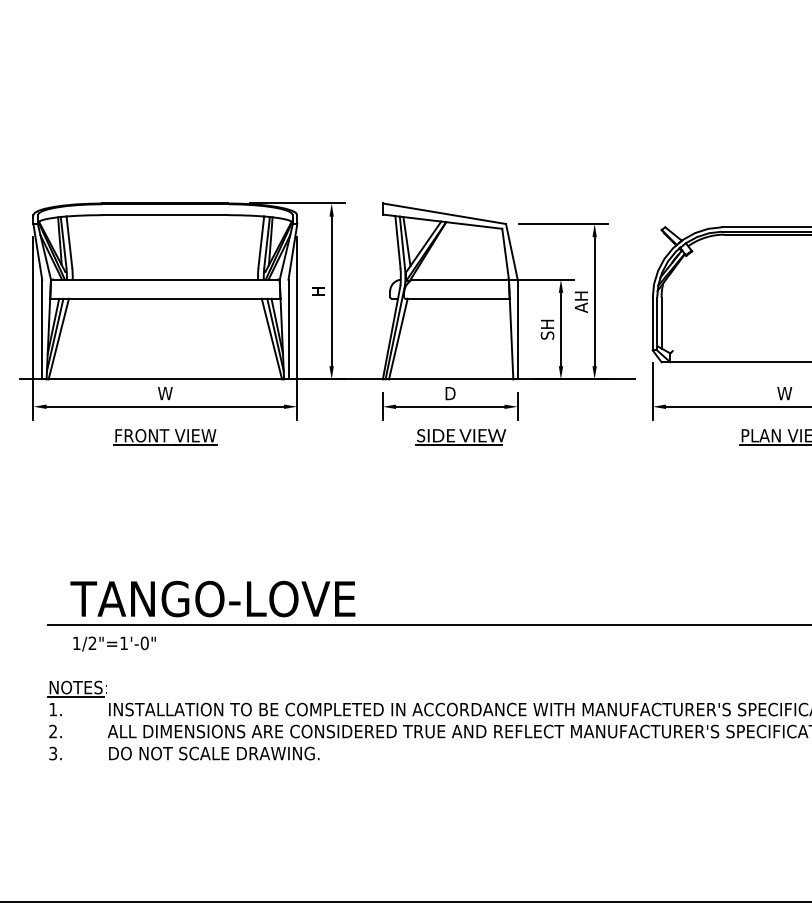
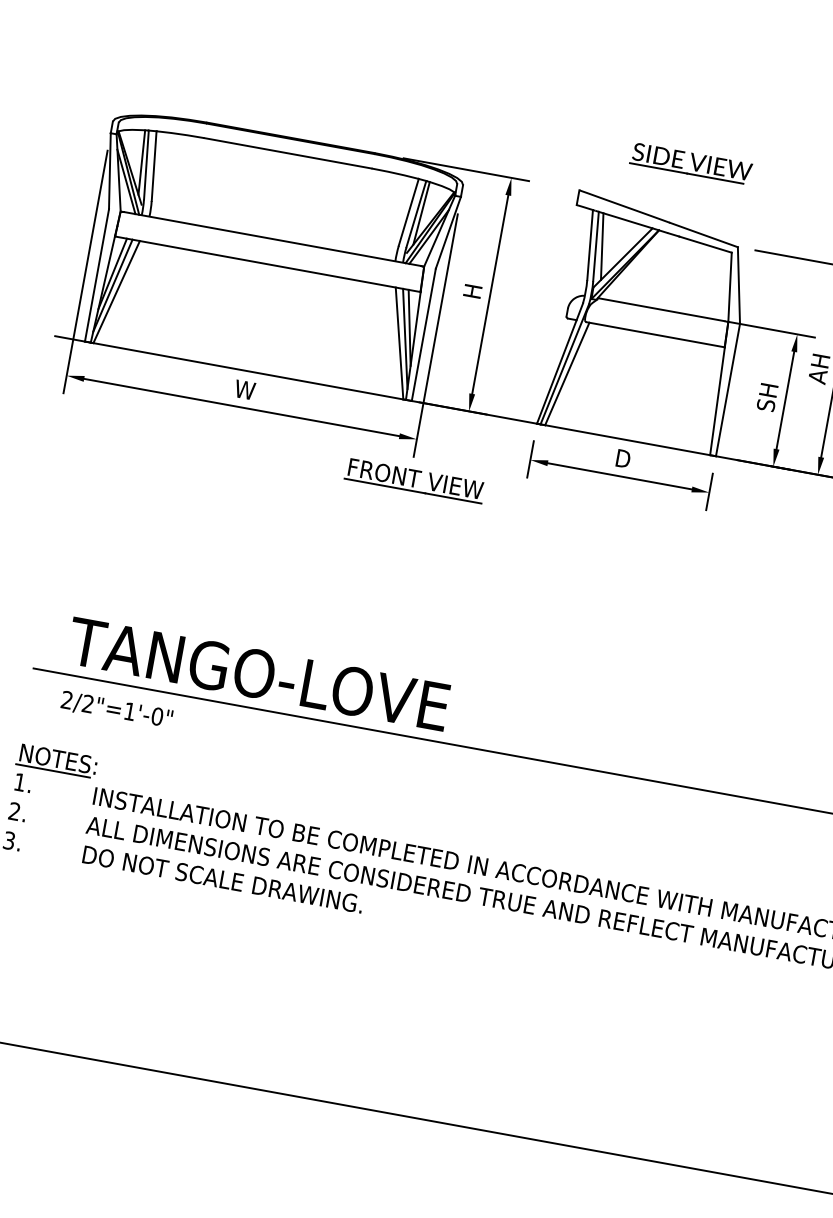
part: (165, 437) -> (415, 481), moved
part: (460, 437) -> (690, 163), moved
text: (76, 642) -> (67, 698), 1/2"=1'-0" -> 2/2"=1'-0"

